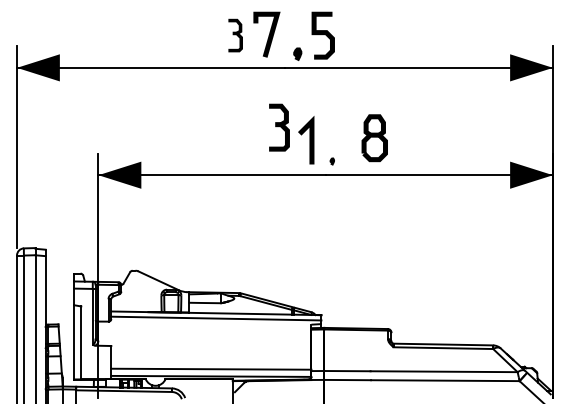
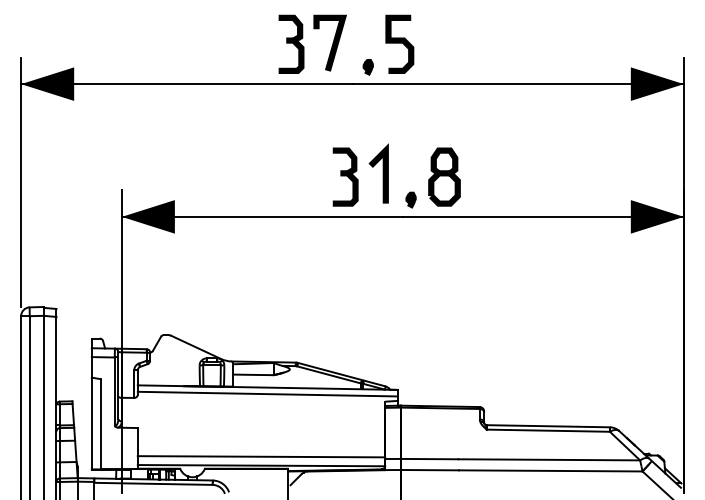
part: (235, 34) -> (291, 43), size x1.43
part: (279, 127) -> (345, 176), moved
part: (374, 137) -> (444, 176), moved
part: (331, 161) -> (410, 199), size x1.67

